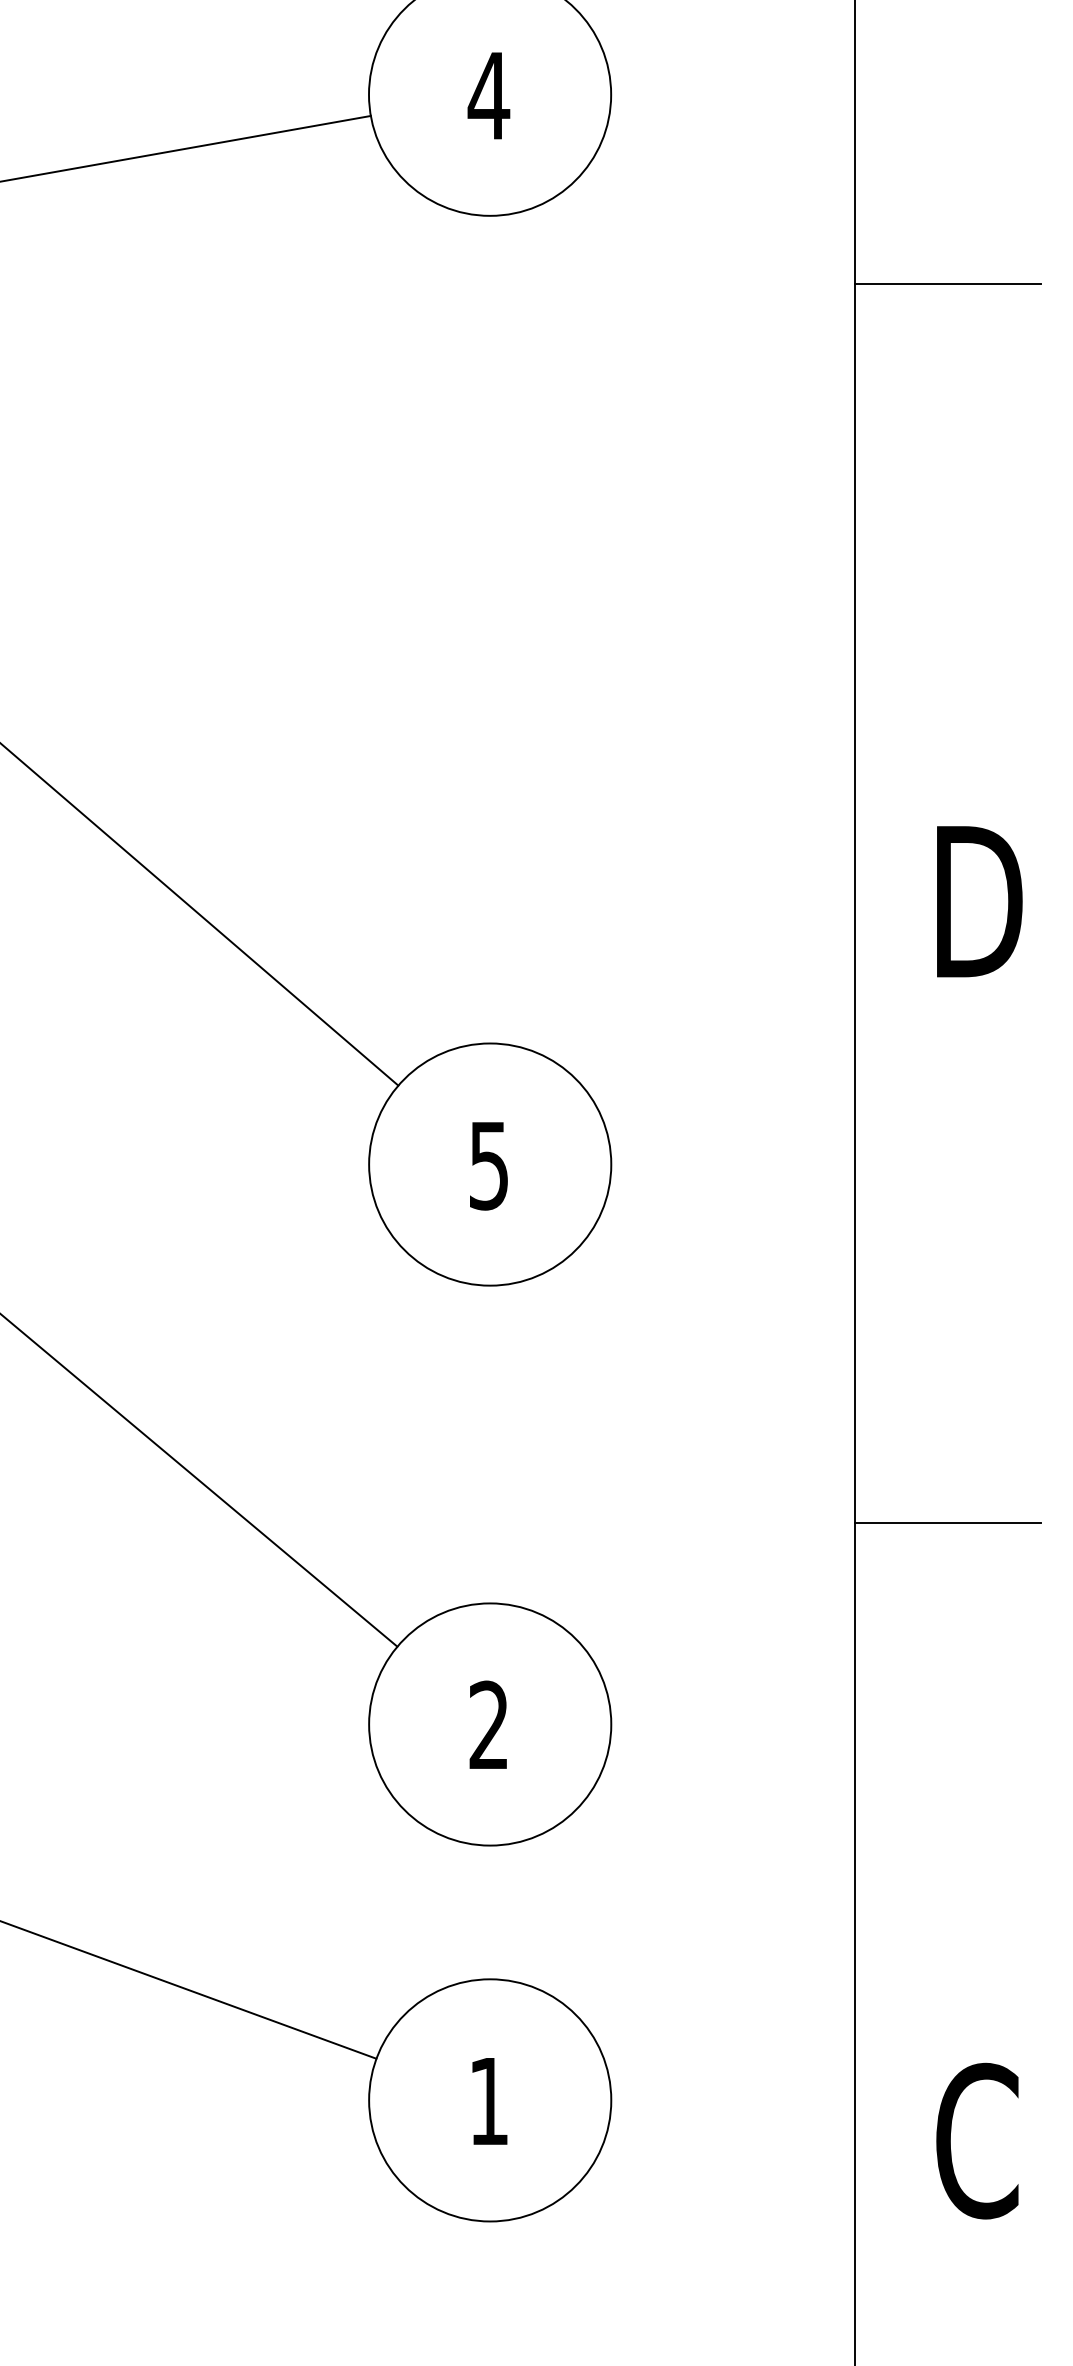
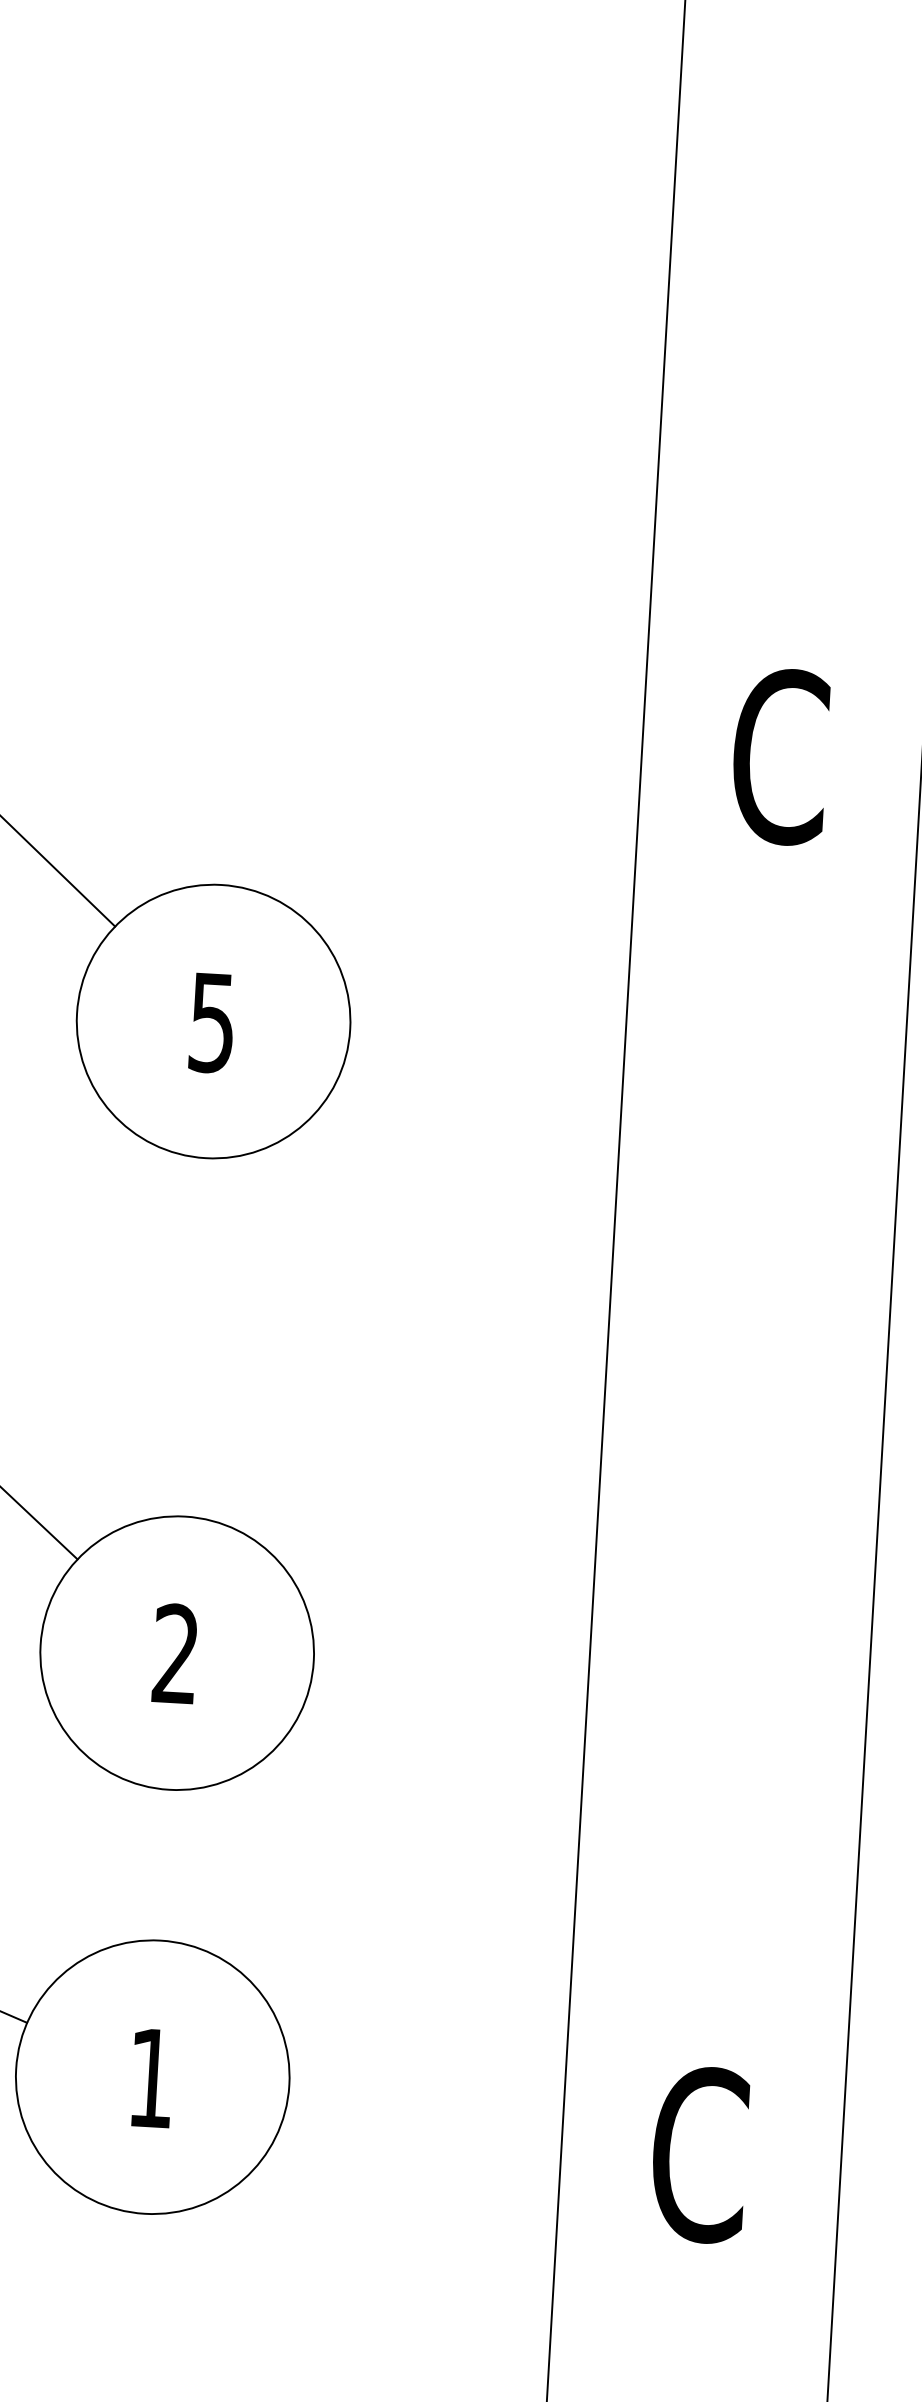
line: (947, 283) -> (786, 57), removed
text: (979, 901) -> (782, 756), D -> C
line: (947, 1523) -> (706, 1456), removed

